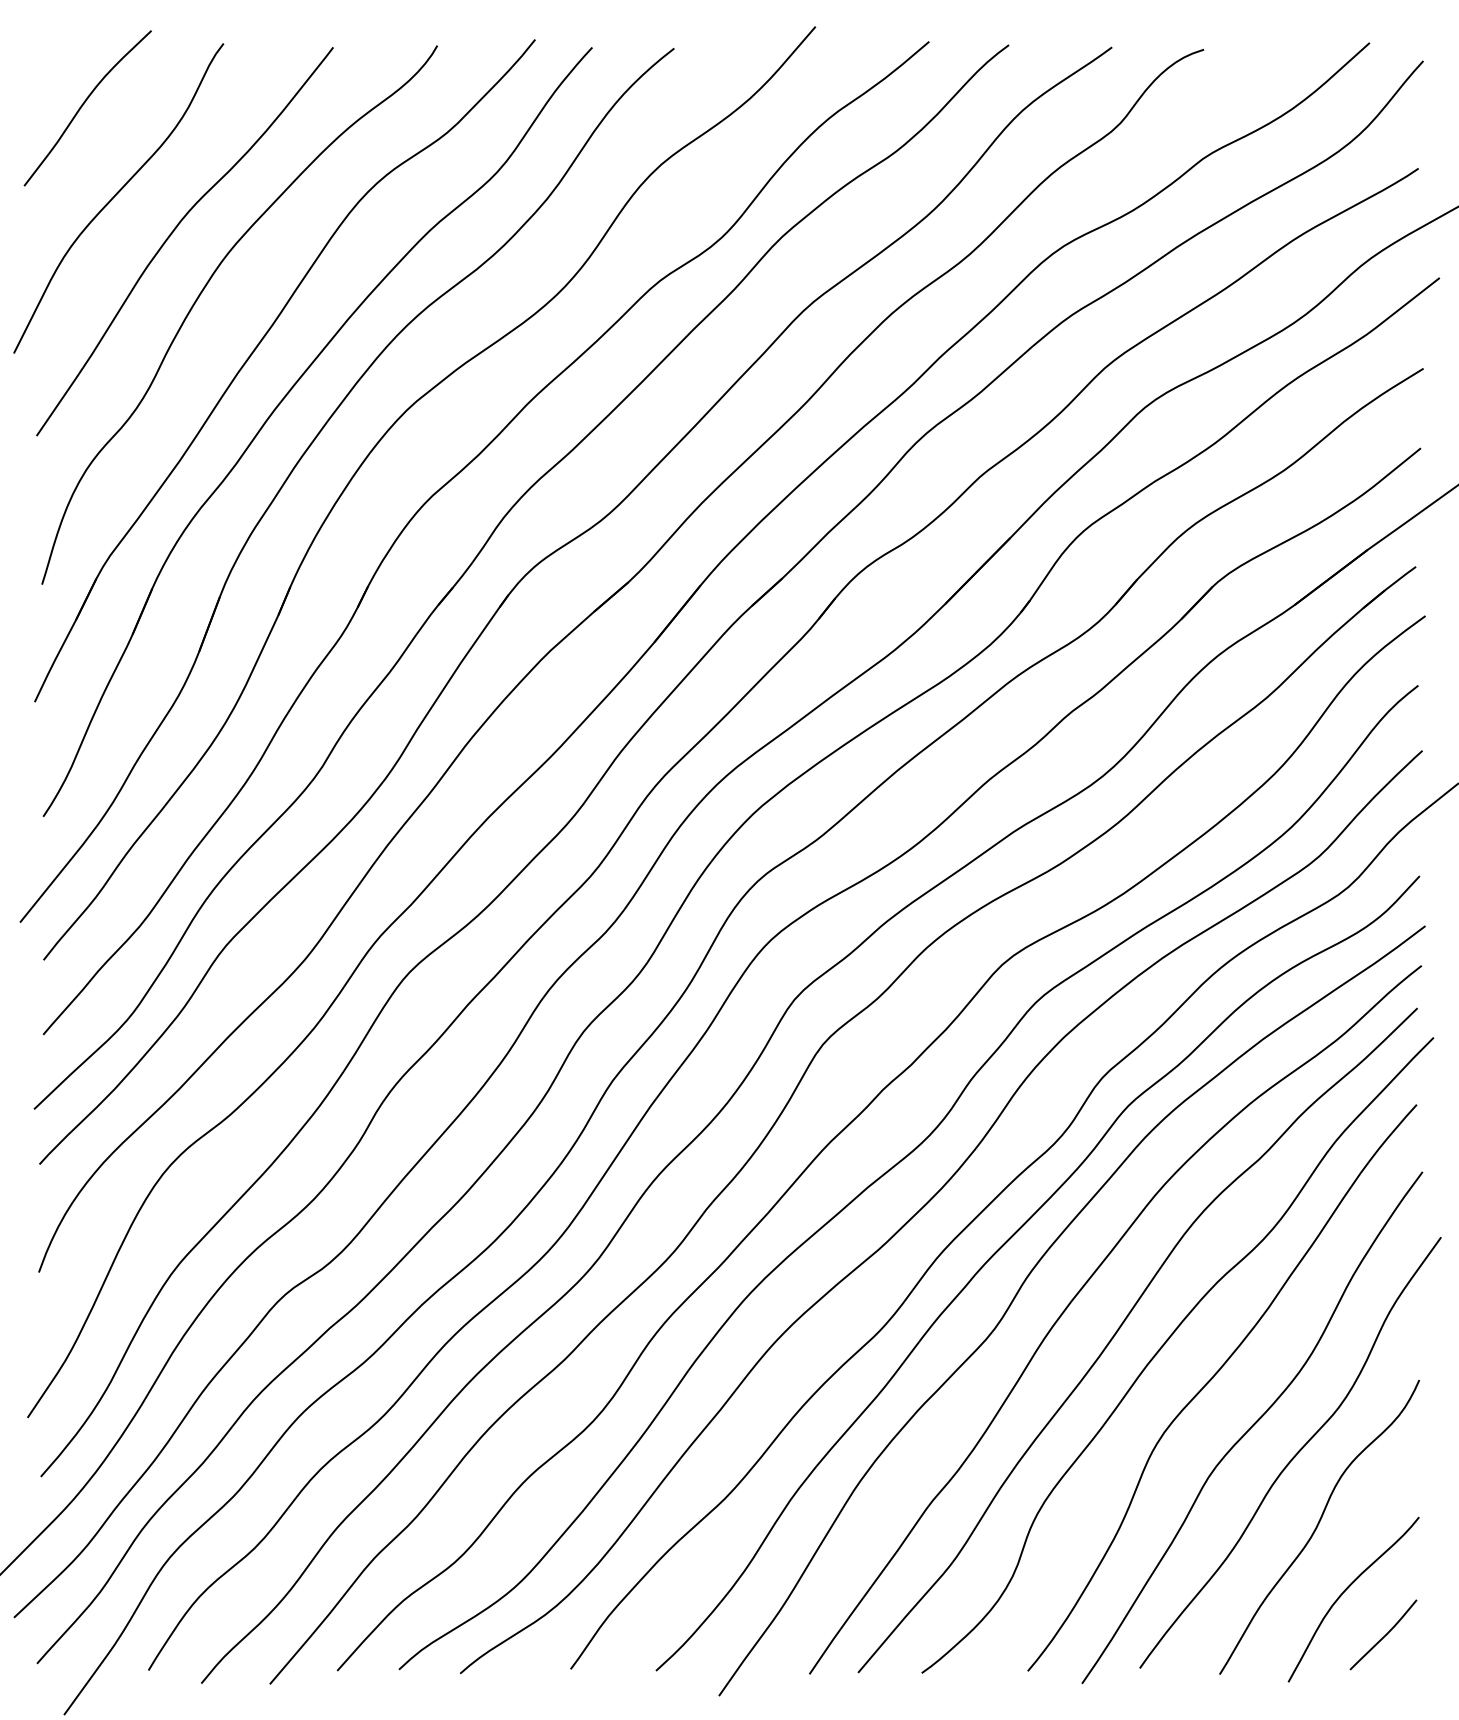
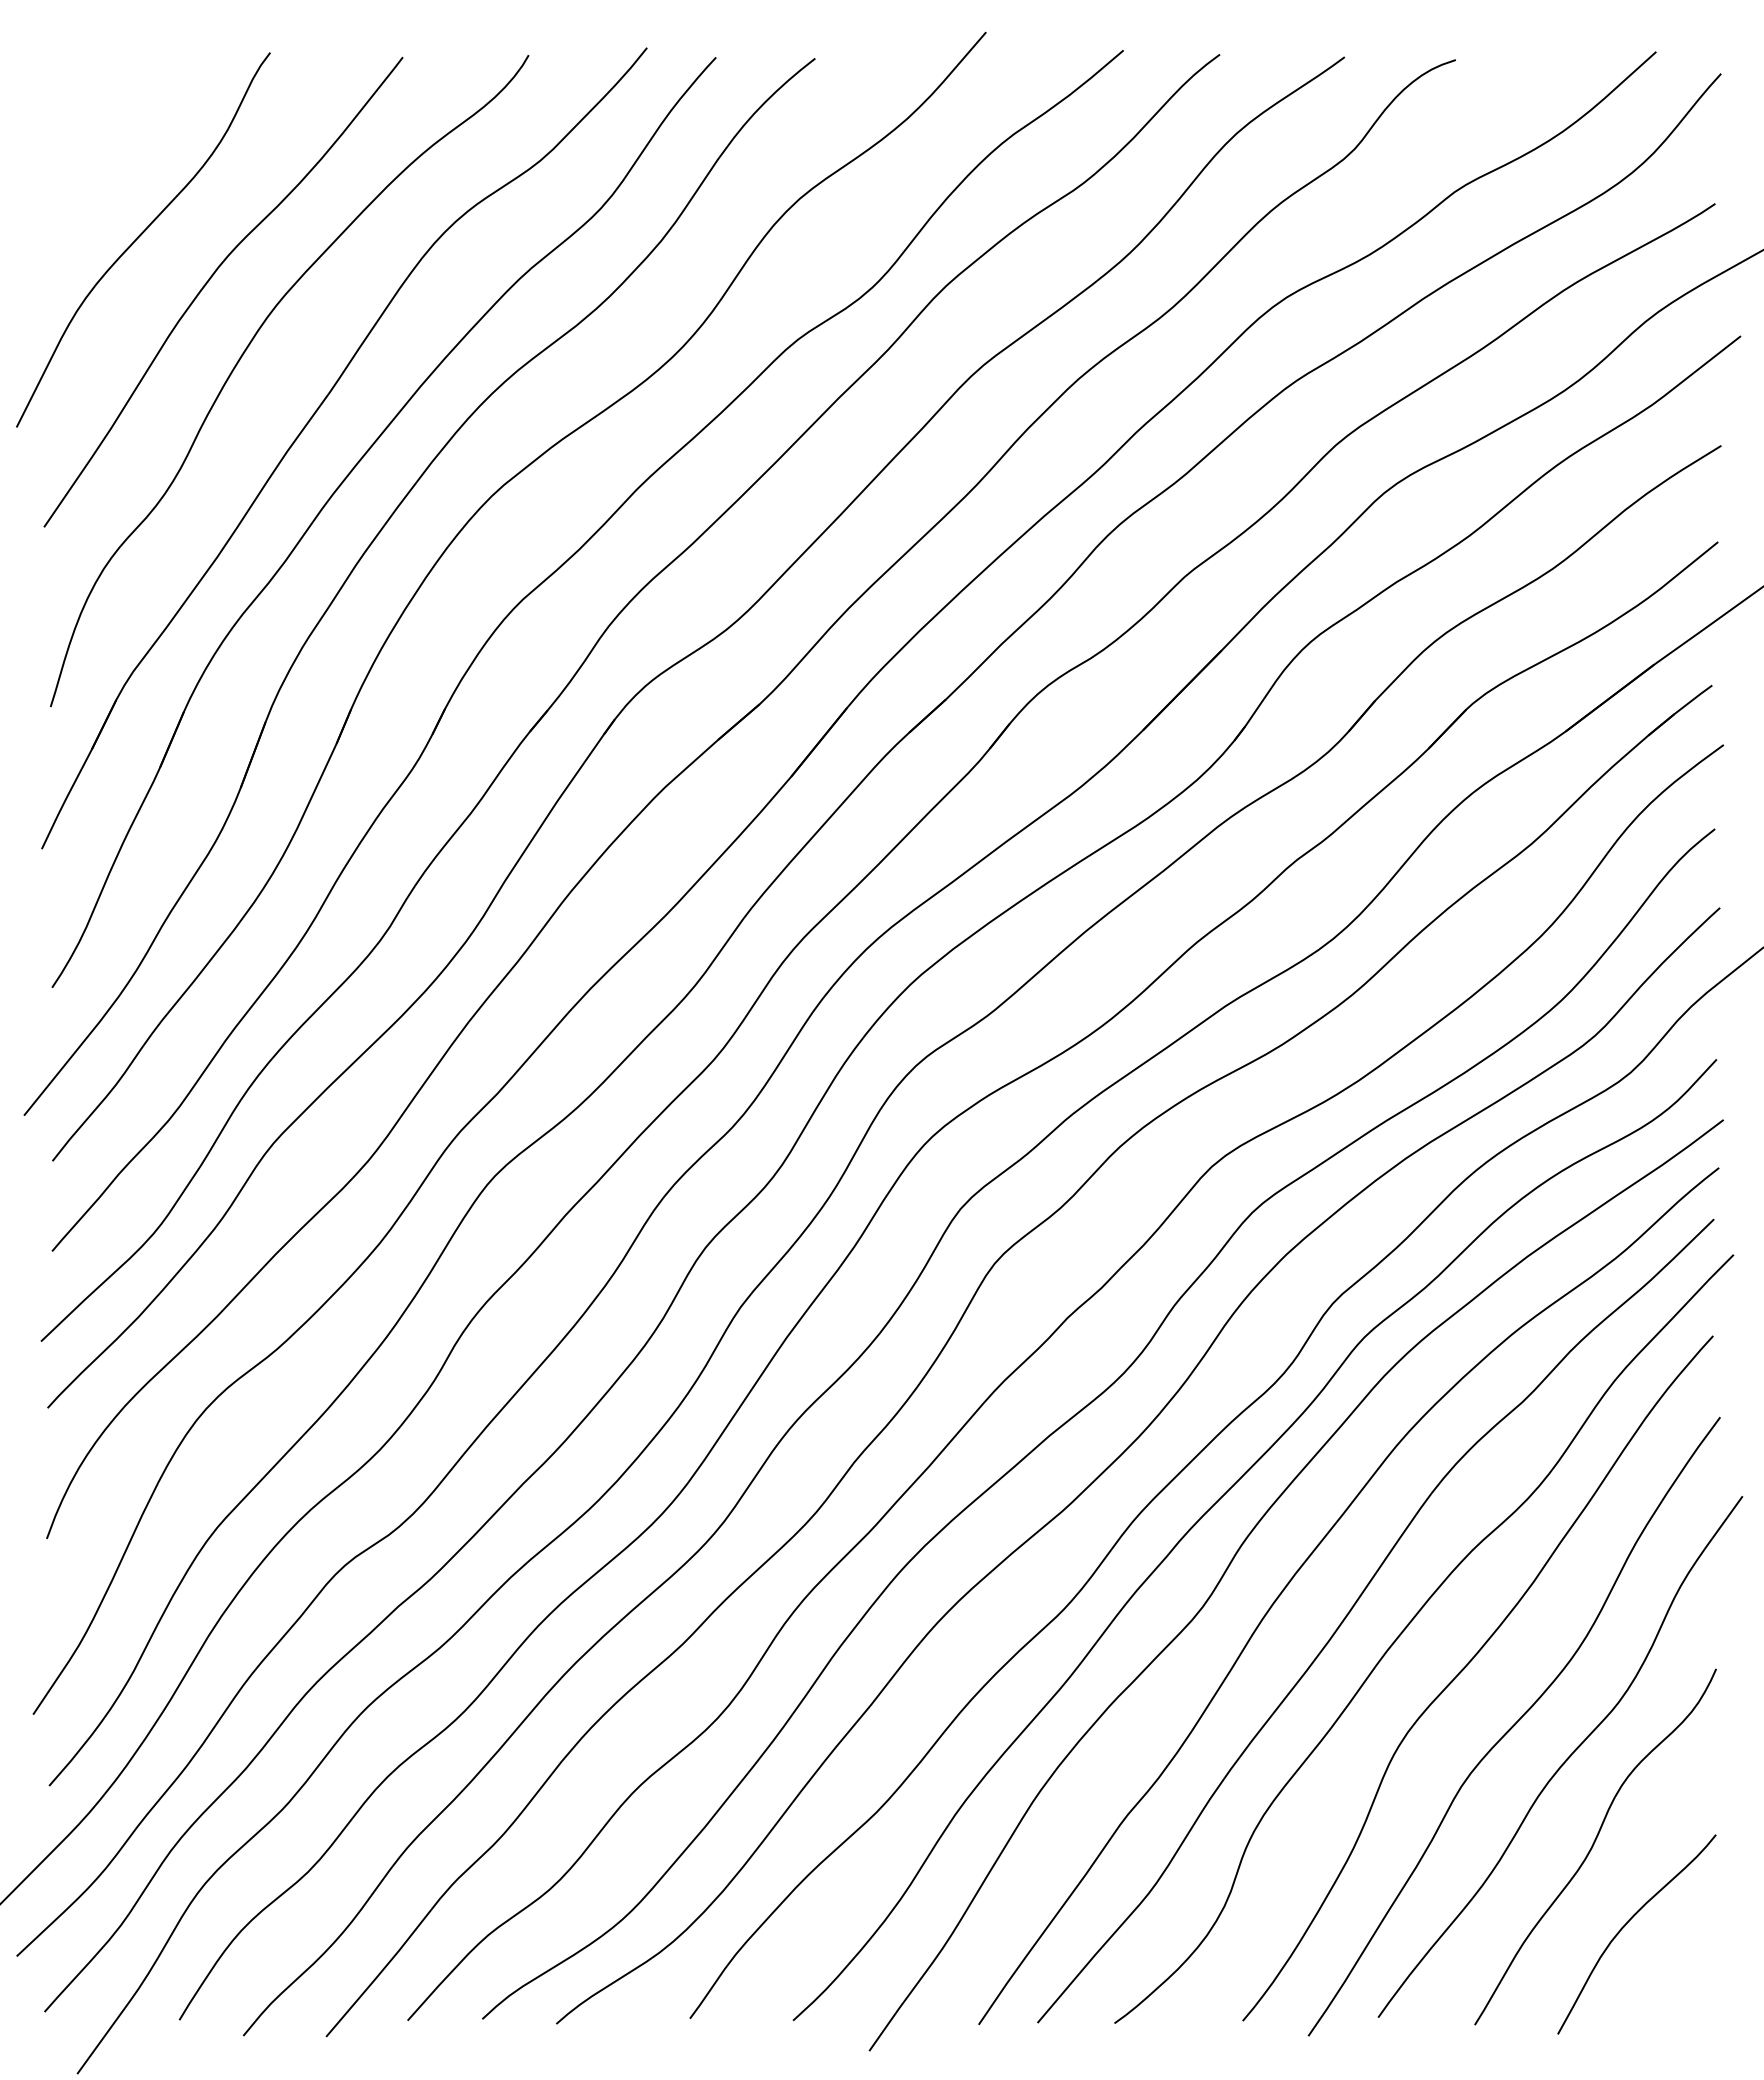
curve: (84, 104) -> (101, 126), removed
curve: (1384, 1635) -> (1674, 1977), removed

